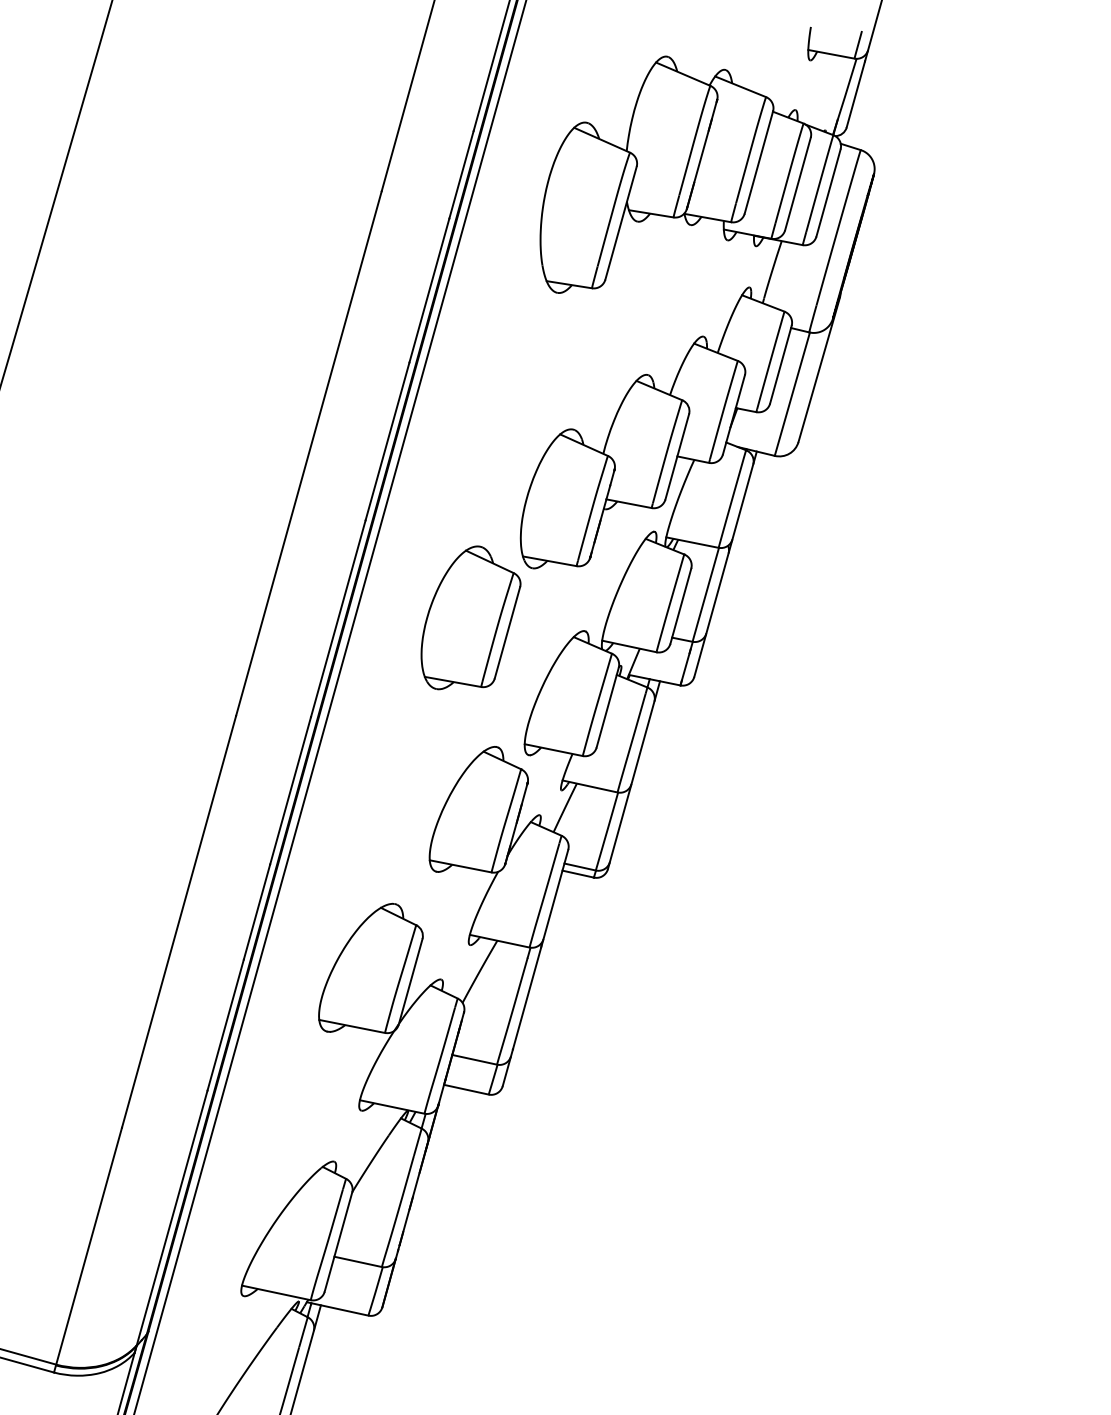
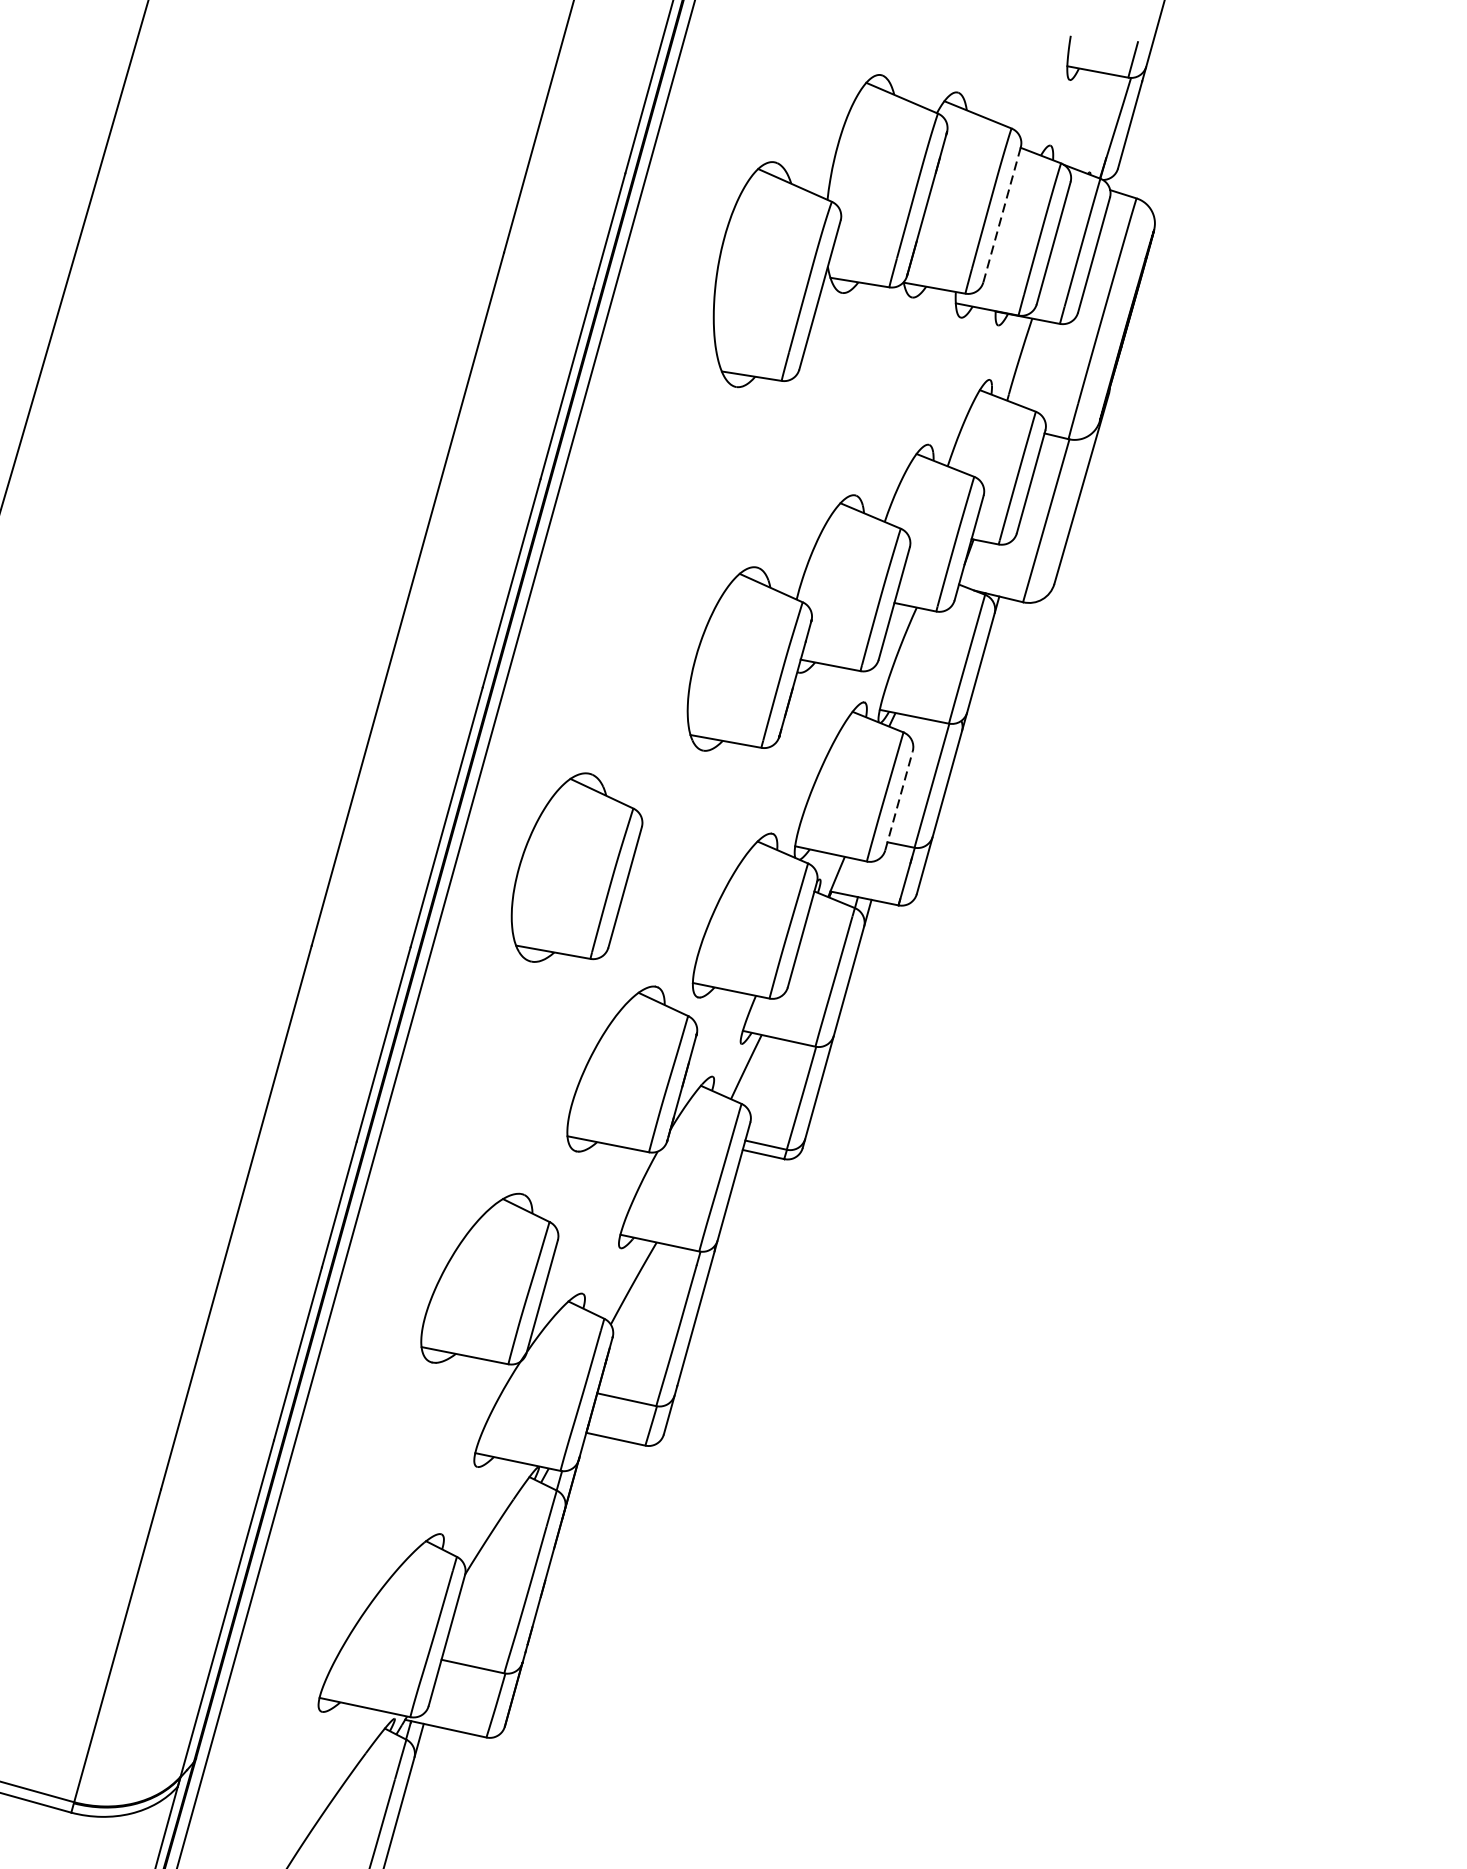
line: (759, 162) -> (1002, 214), solid -> dashed
line: (680, 606) -> (898, 801), solid -> dashed
part: (470, 617) -> (576, 867), moved

